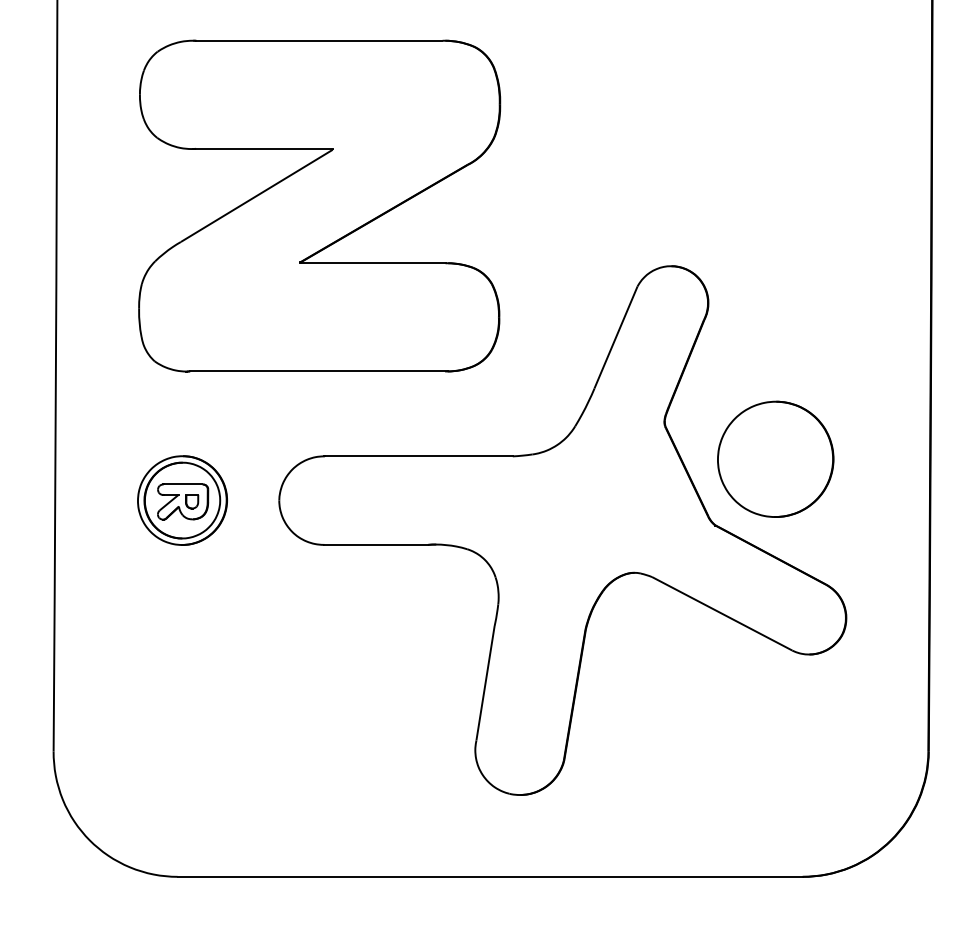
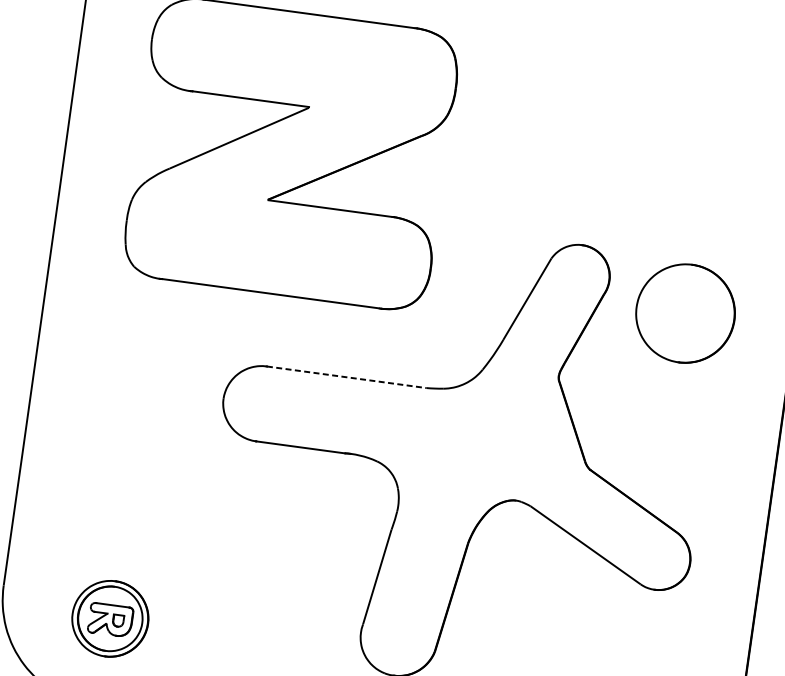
line: (419, 456) -> (347, 377), solid -> dashed
part: (775, 458) -> (685, 312), moved
part: (182, 500) -> (110, 618), moved

